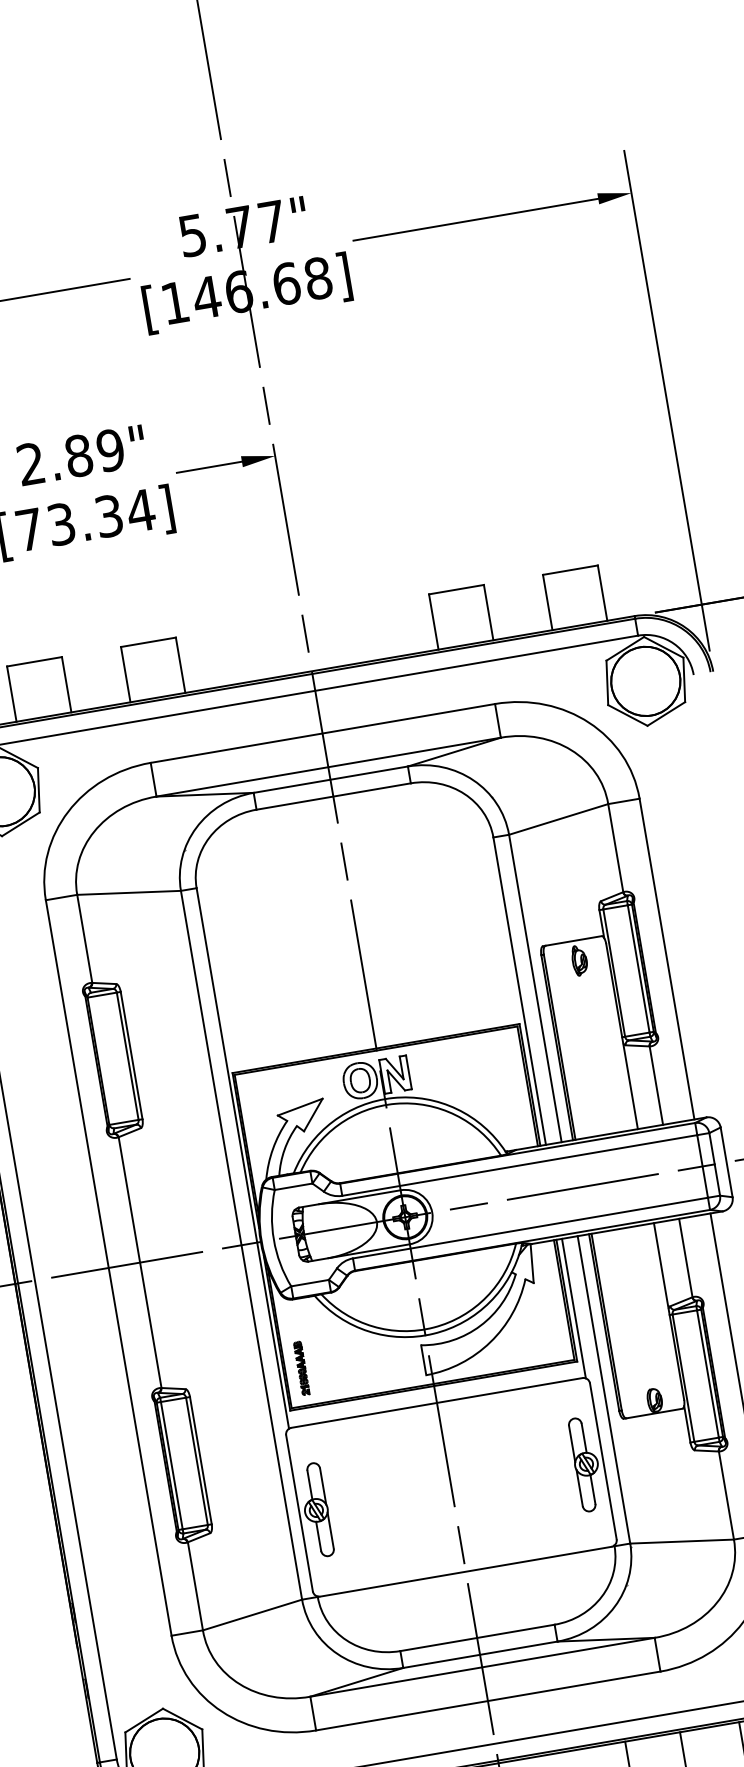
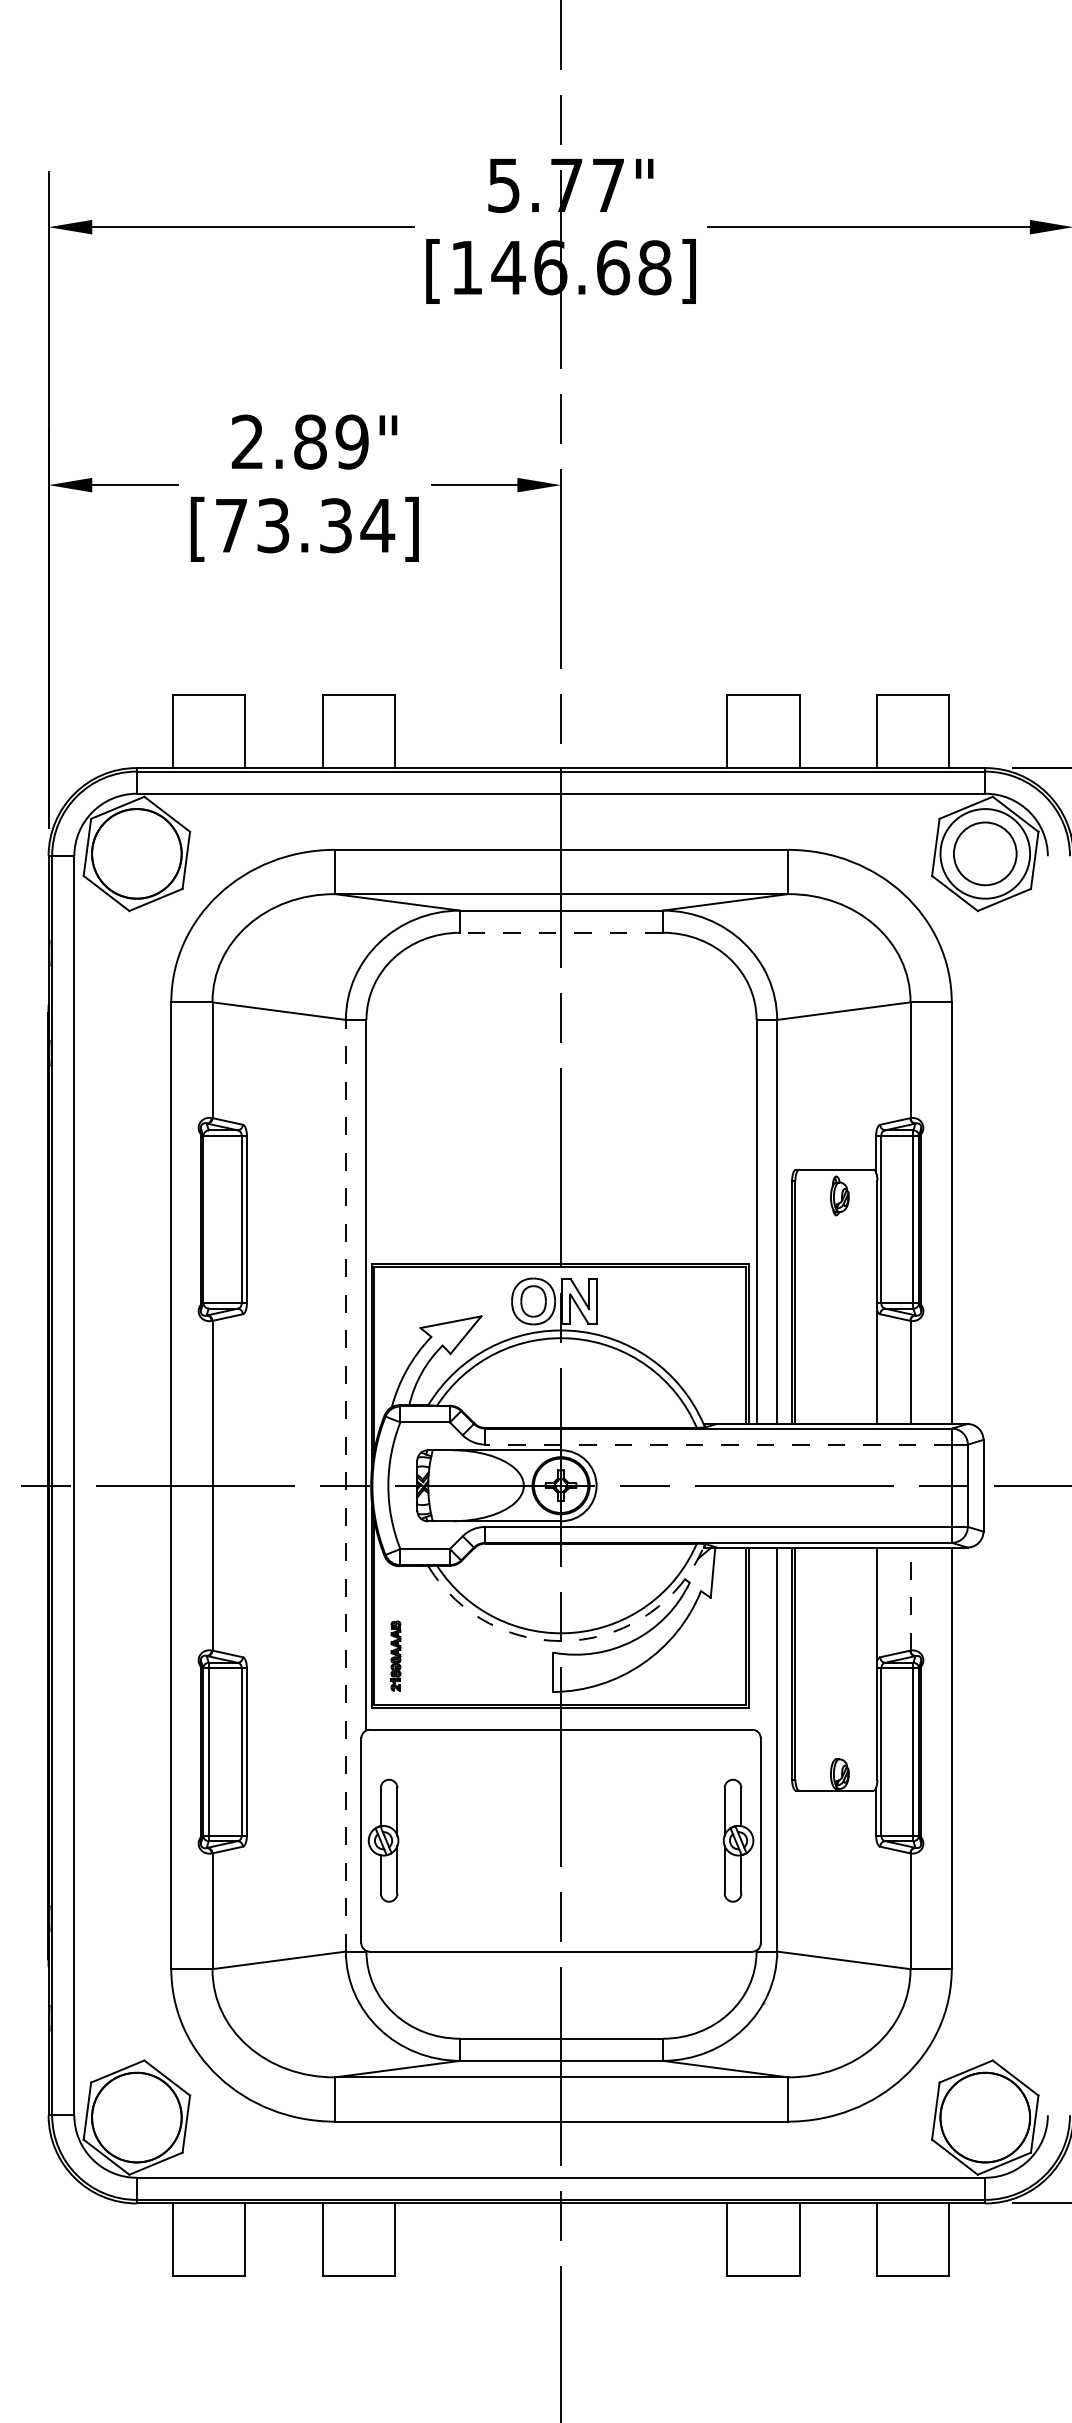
circle: (645, 681) -> (985, 853), size x0.7
line: (333, 796) -> (561, 932), solid -> dashed
line: (519, 1165) -> (718, 1444), solid -> dashed
line: (241, 1245) -> (345, 1485), solid -> dashed
line: (685, 1258) -> (910, 1599), solid -> dashed
line: (573, 1308) -> (756, 1638), removed
arc: (433, 1333) -> (571, 1640), solid -> dashed

